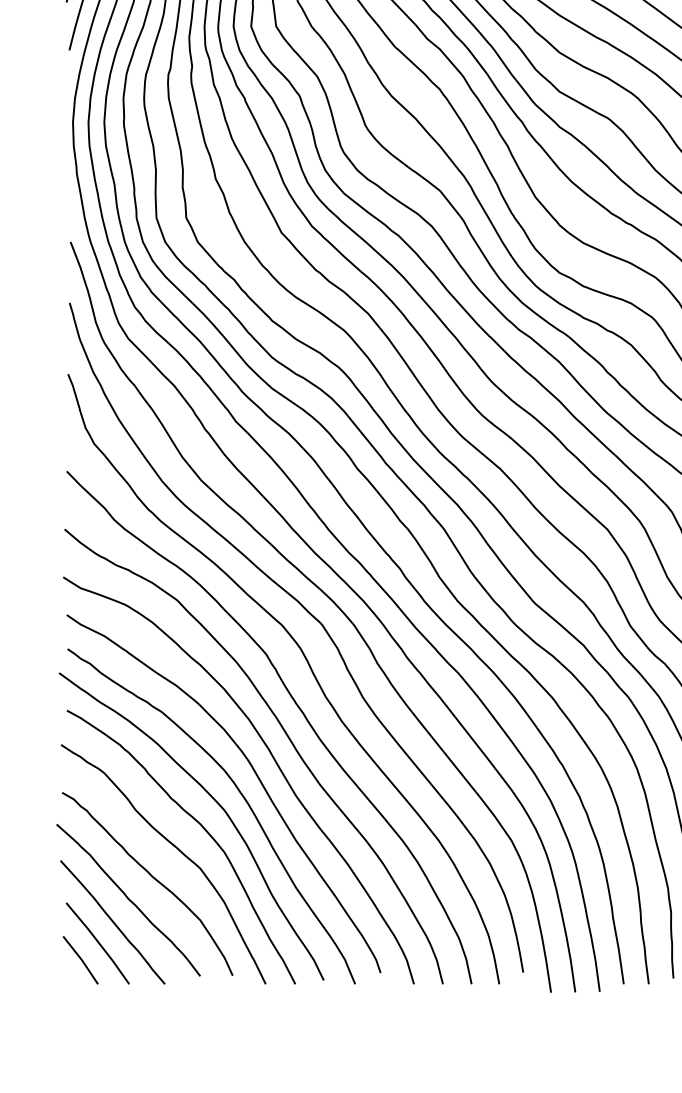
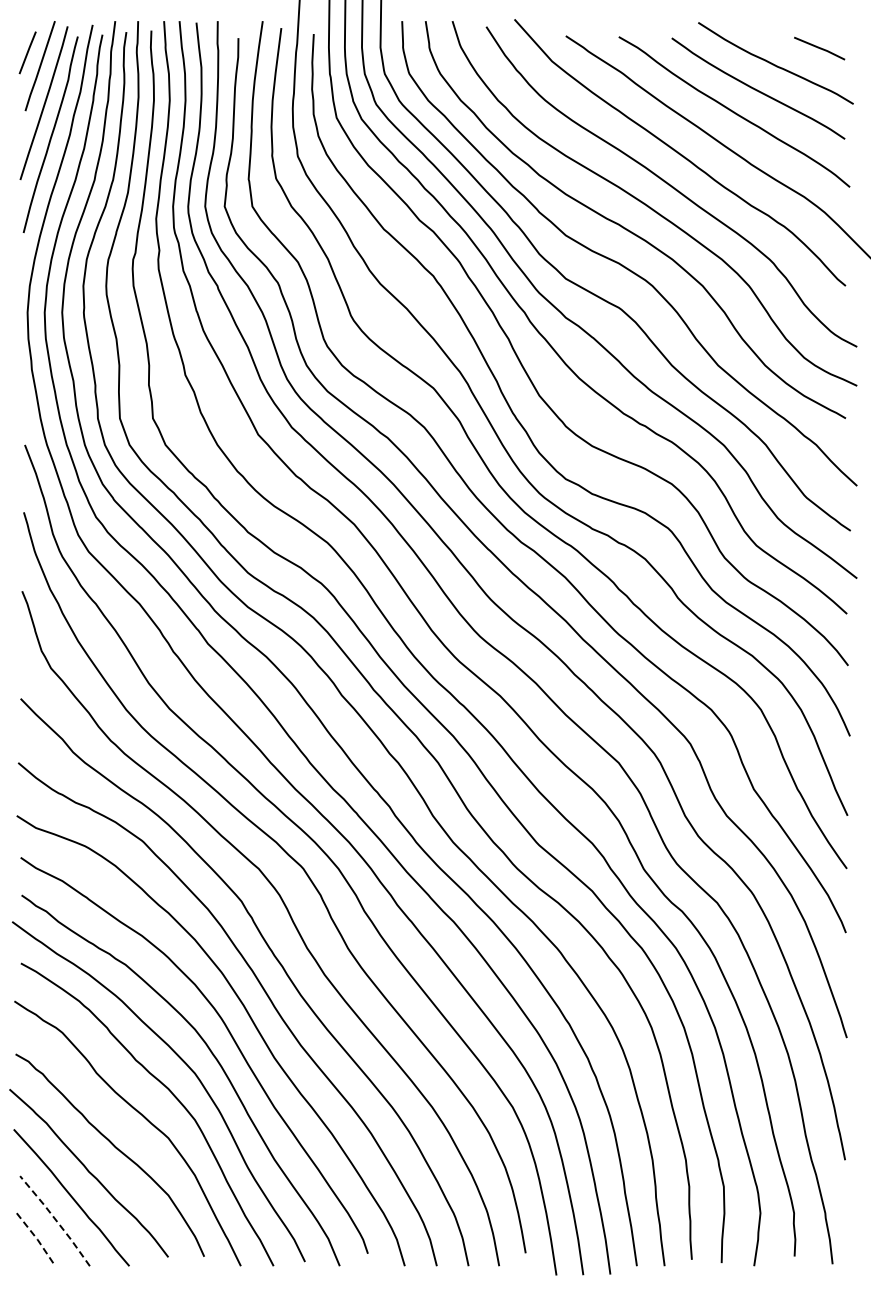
line: (98, 942) -> (55, 1219), solid -> dashed
line: (81, 960) -> (37, 1239), solid -> dashed

